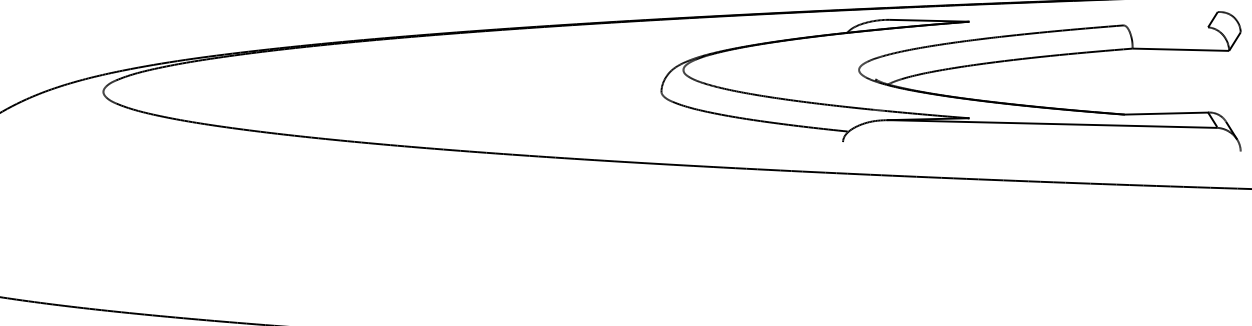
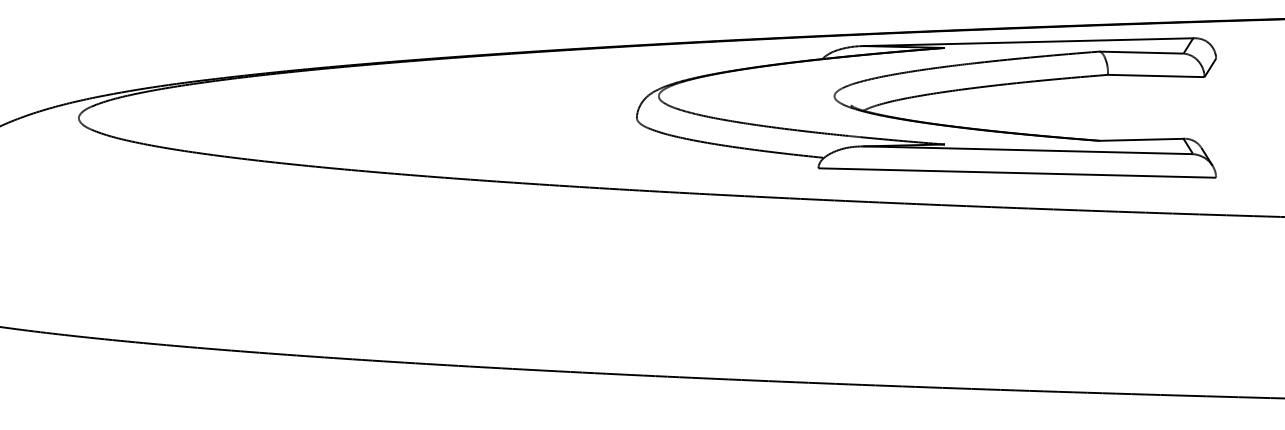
line: (1053, 16) -> (1028, 42), added
line: (1166, 26) -> (1141, 52), added
line: (1042, 146) -> (1017, 172), added

